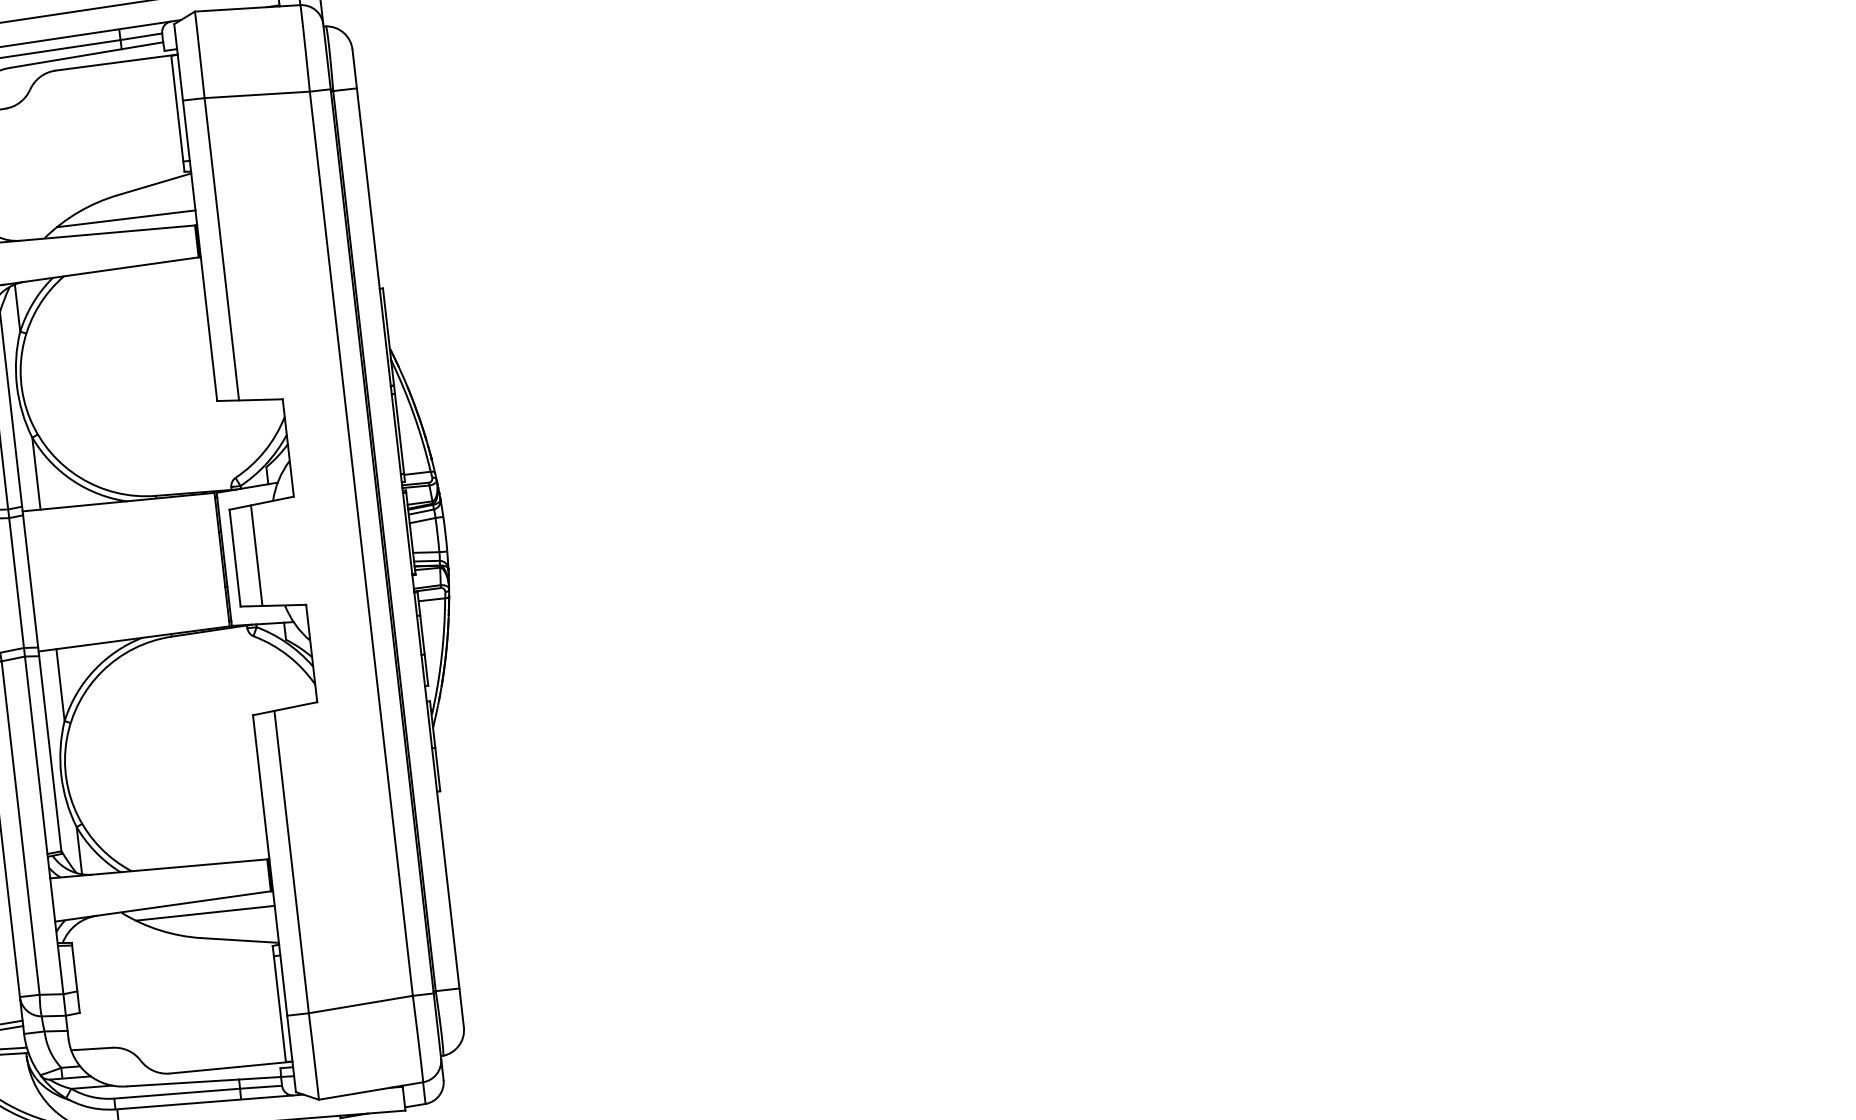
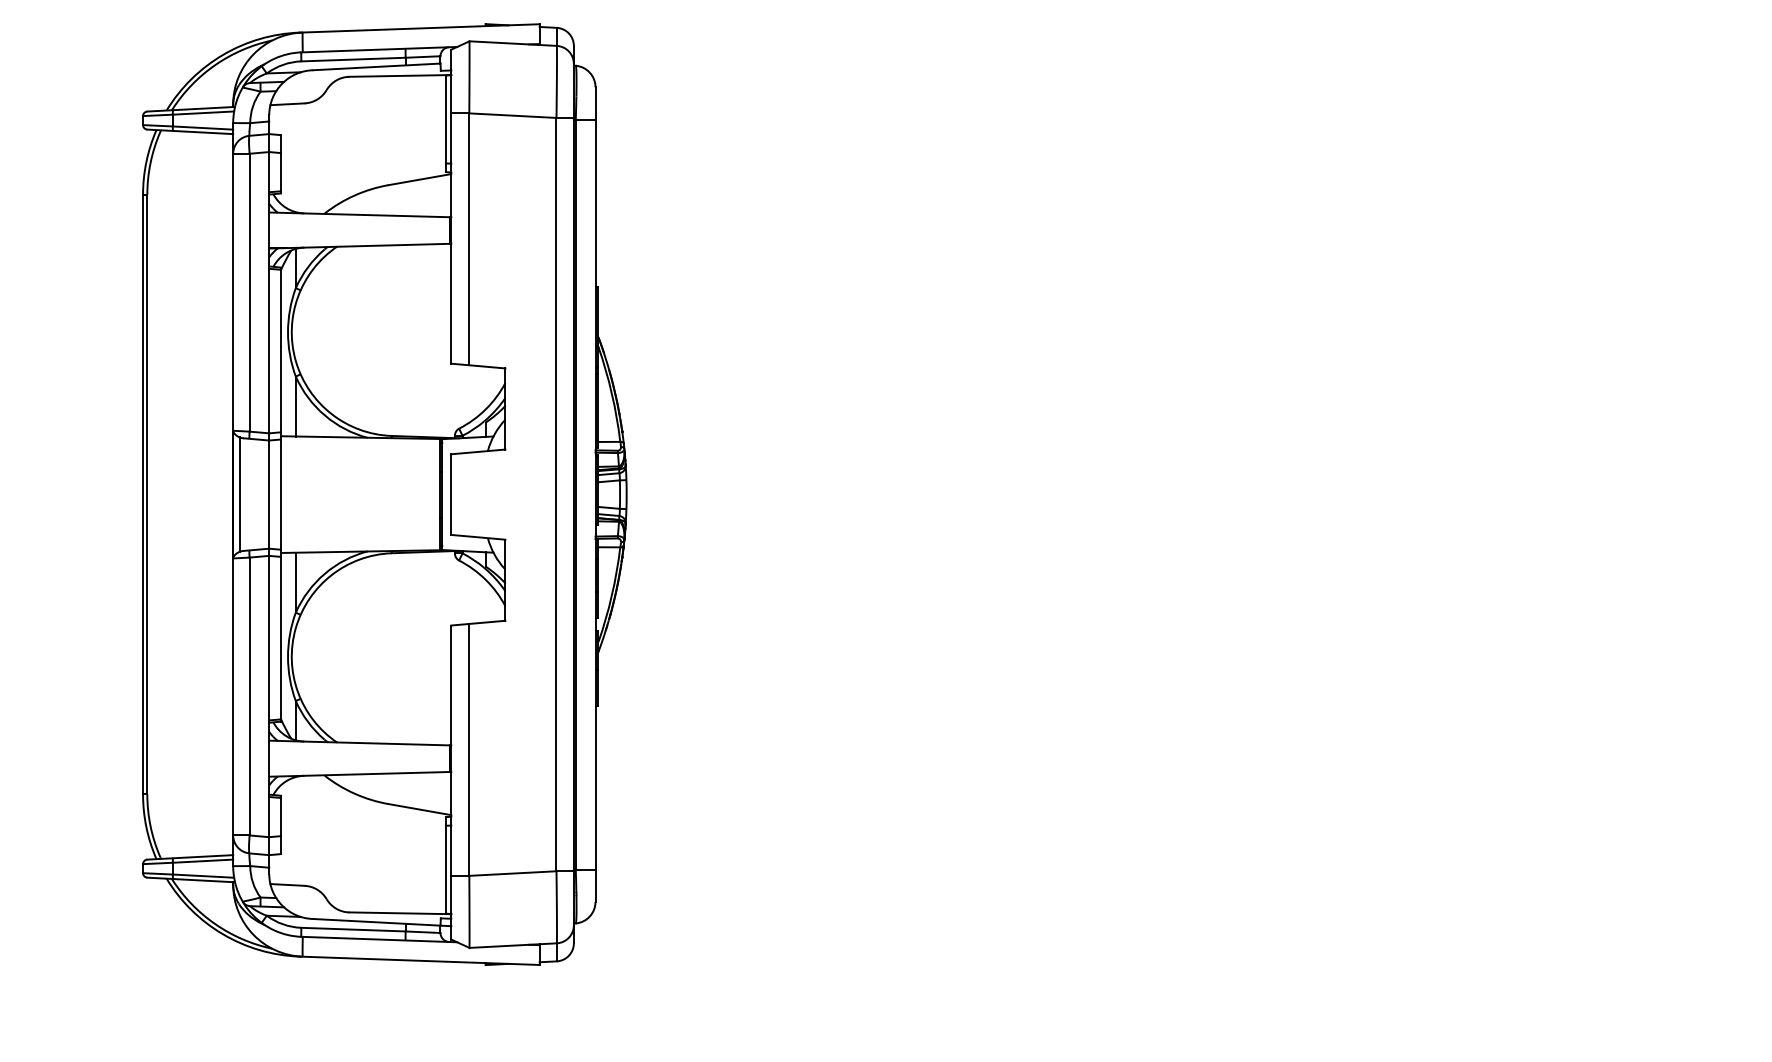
line: (126, 217) -> (393, 204), removed
line: (256, 555) -> (469, 494), removed
line: (205, 912) -> (393, 783), removed

